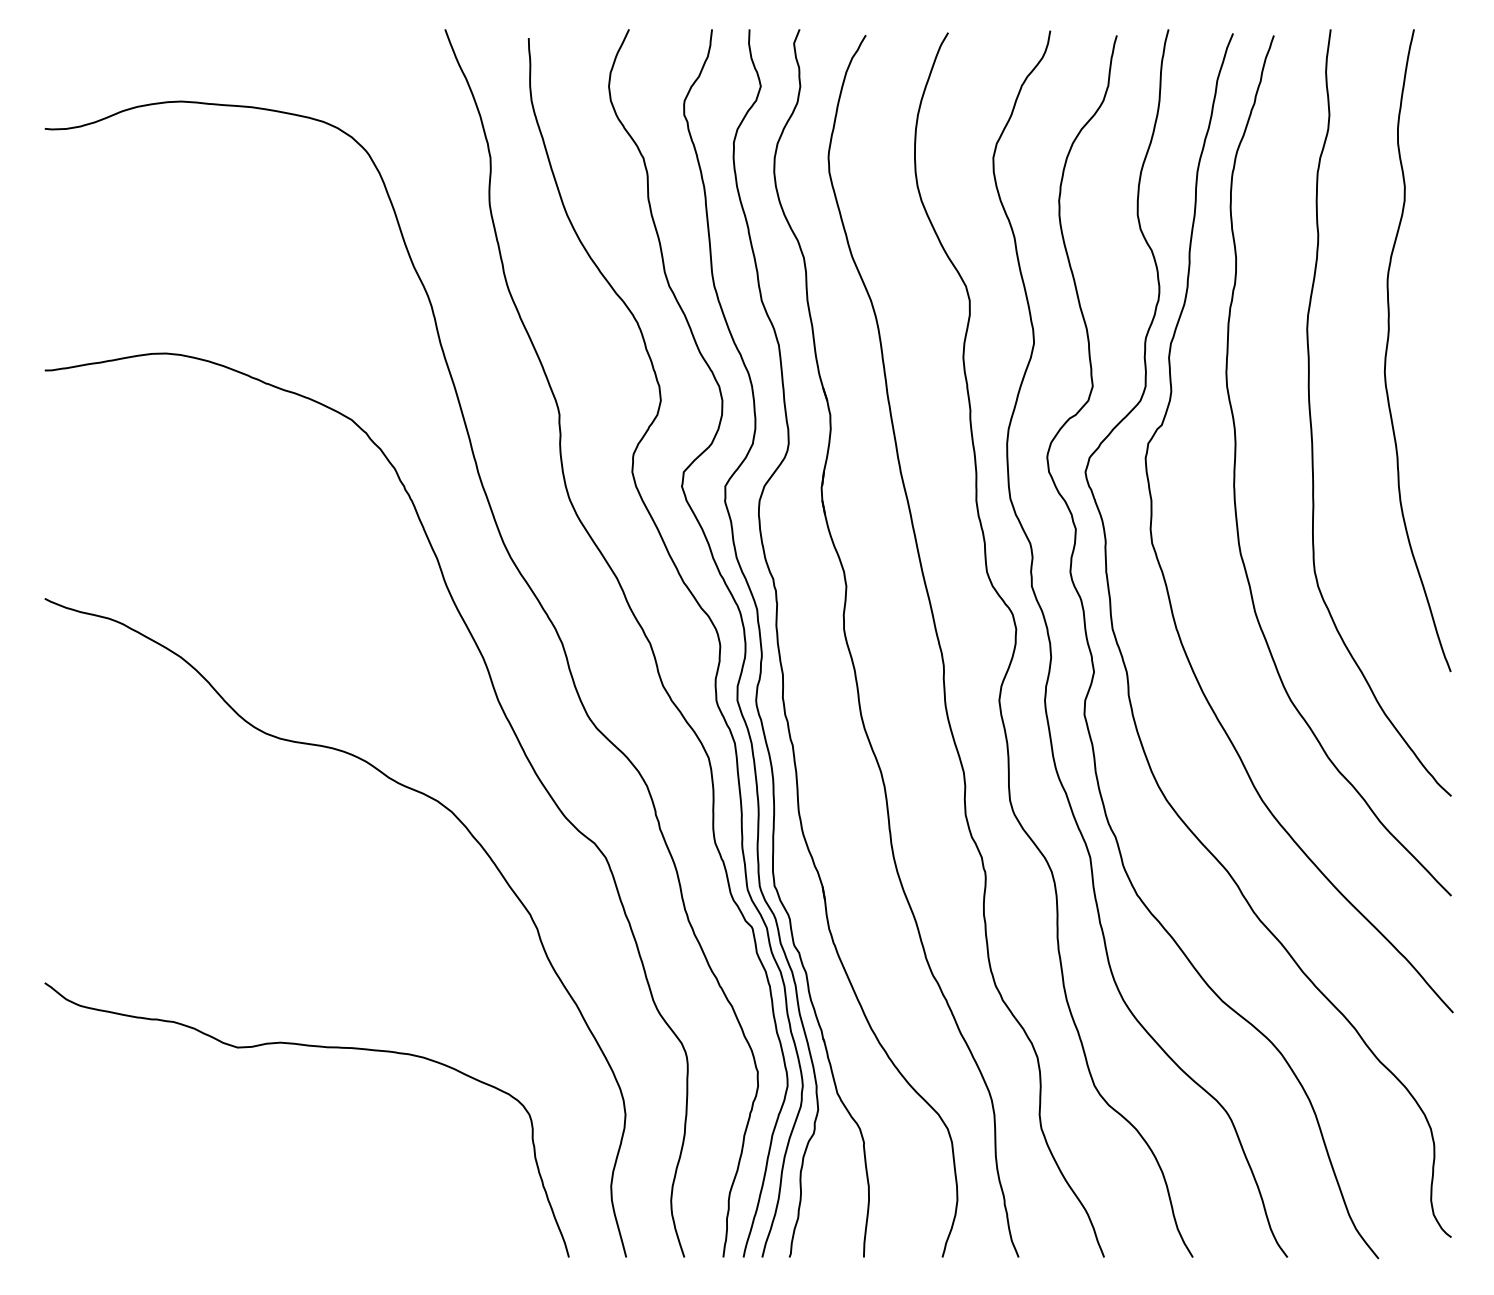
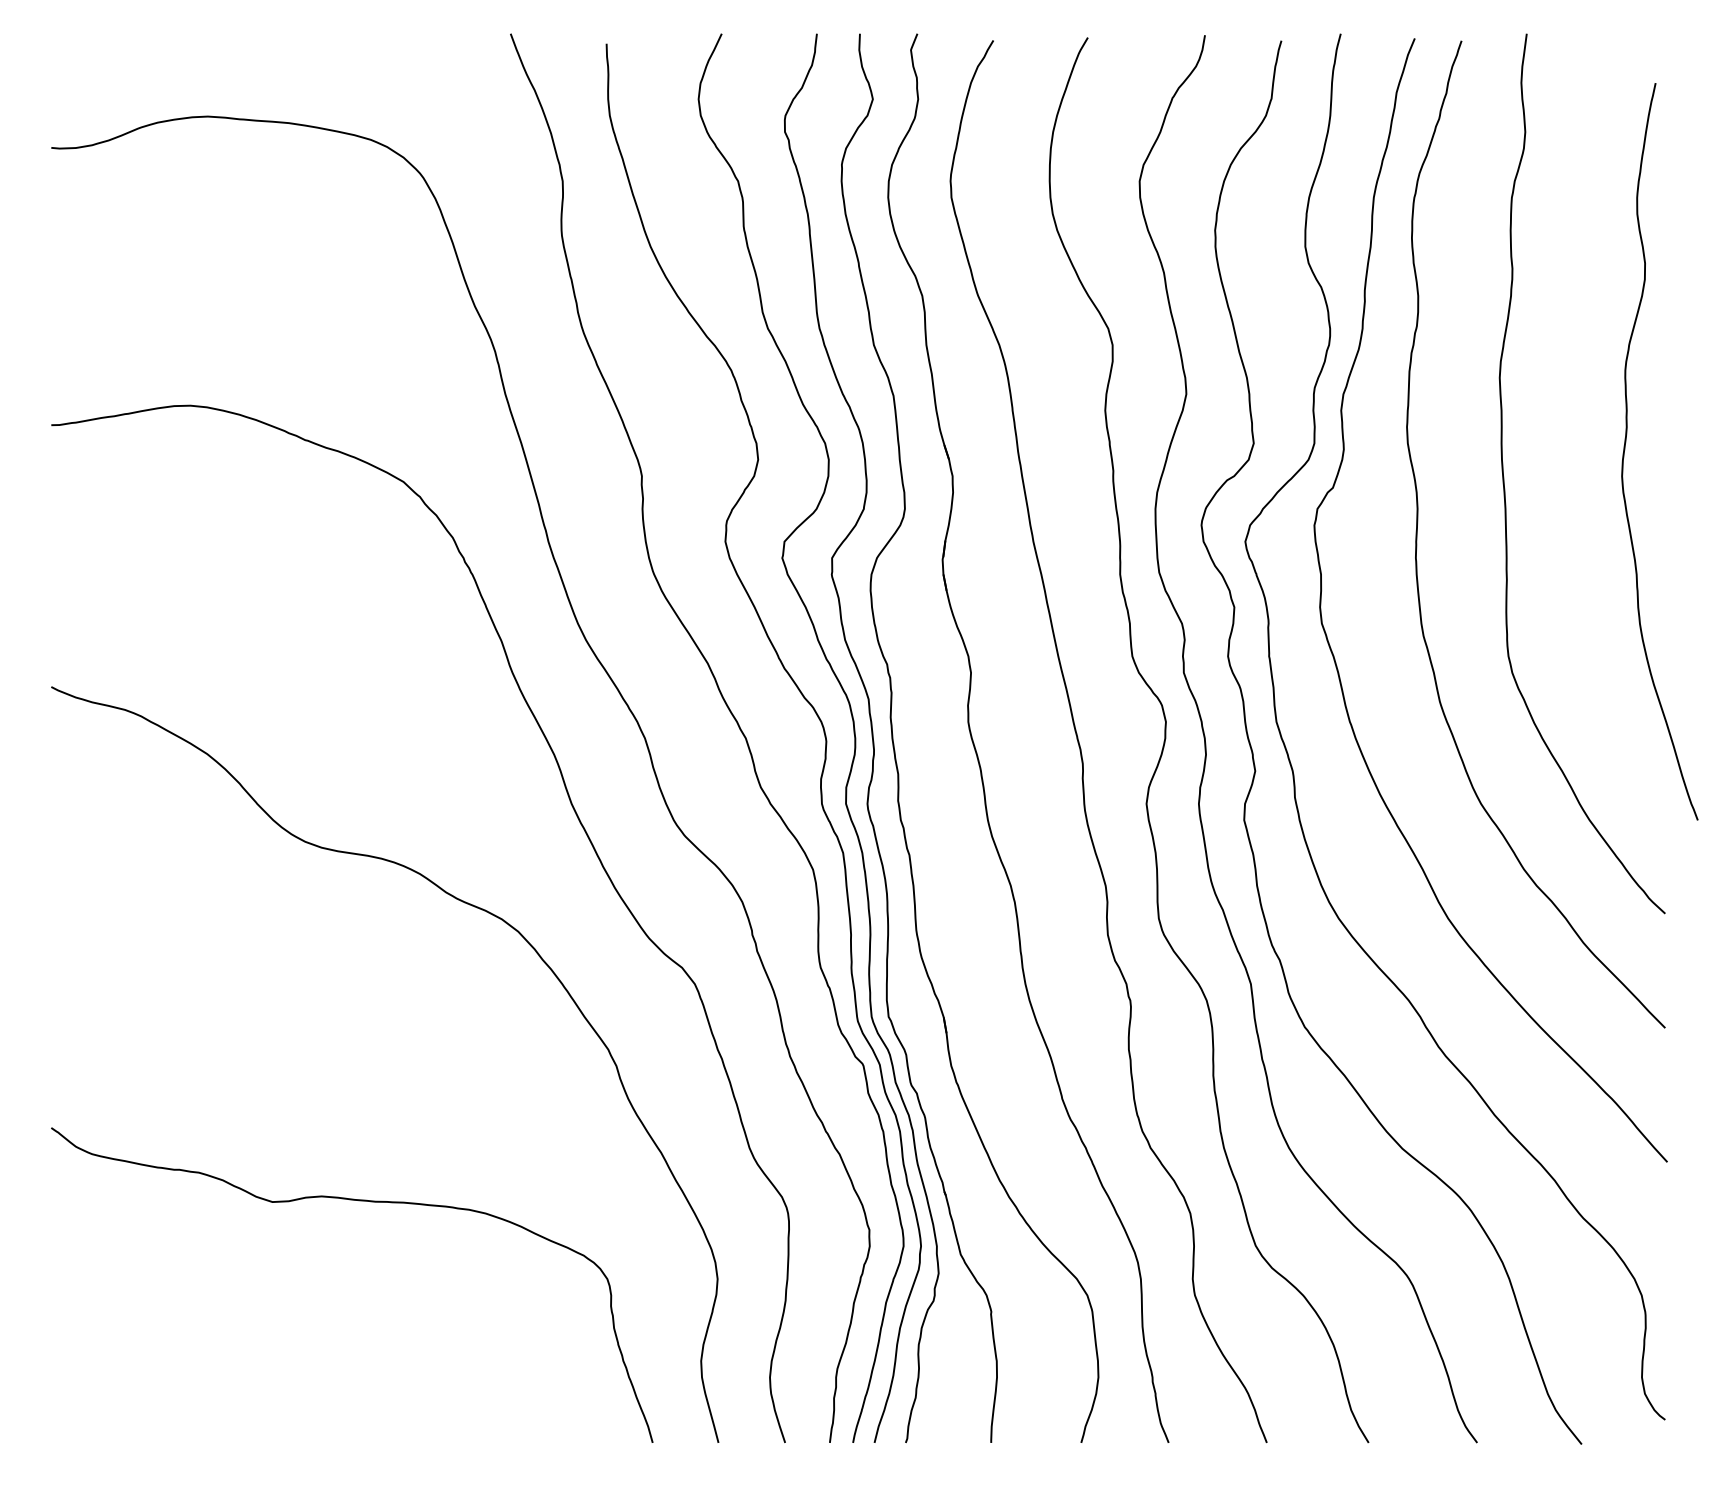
curve: (1388, 345) -> (1626, 445), moved

